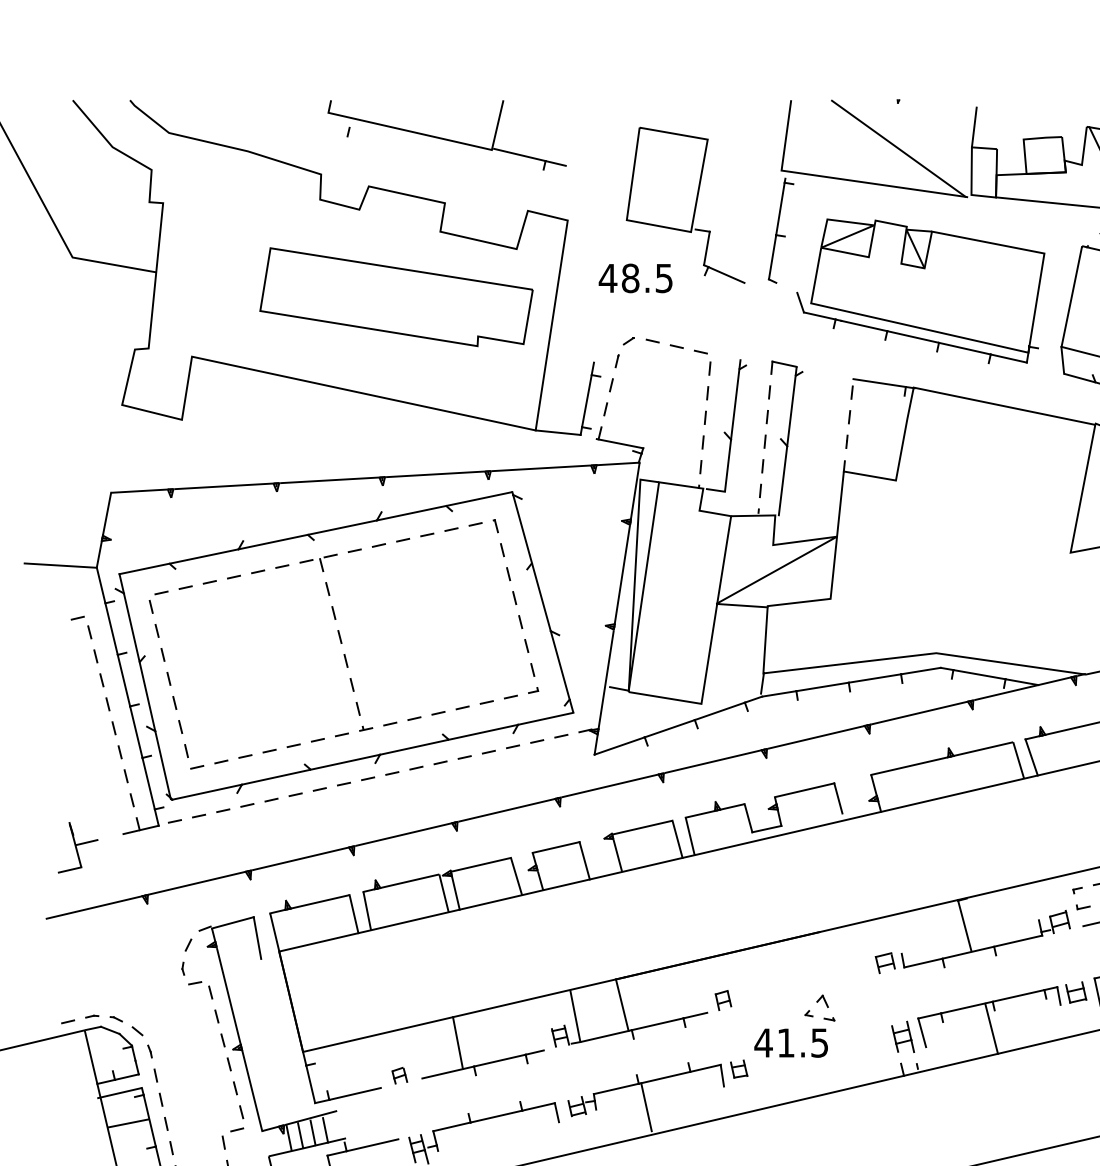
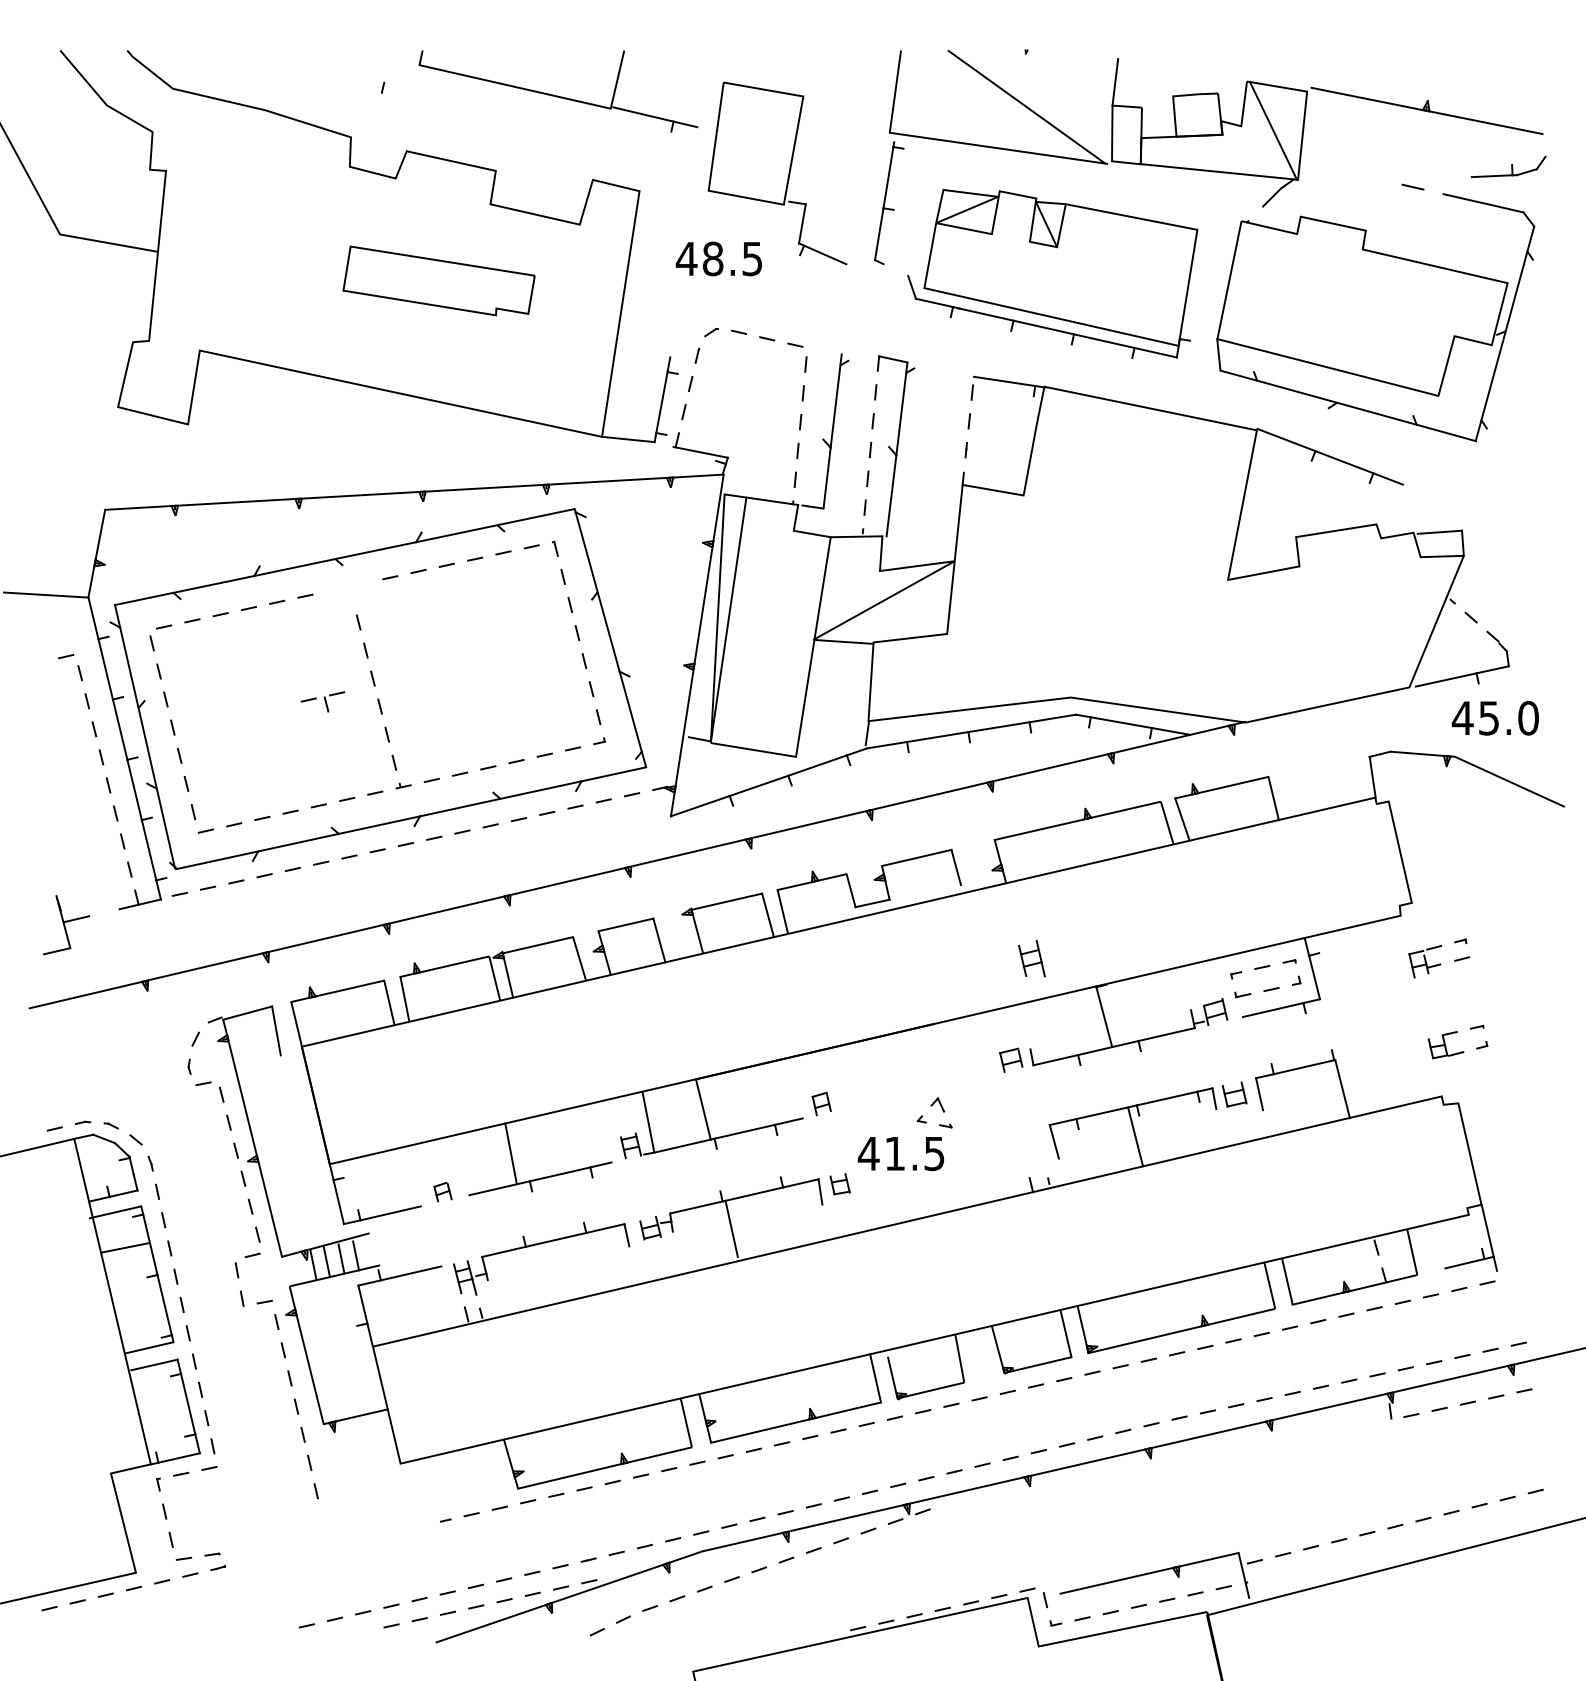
part: (447, 135) -> (558, 91), moved
part: (395, 296) -> (438, 280), size x0.6
part: (318, 562) -> (322, 701), moved
part: (902, 1036) -> (1031, 958), moved

